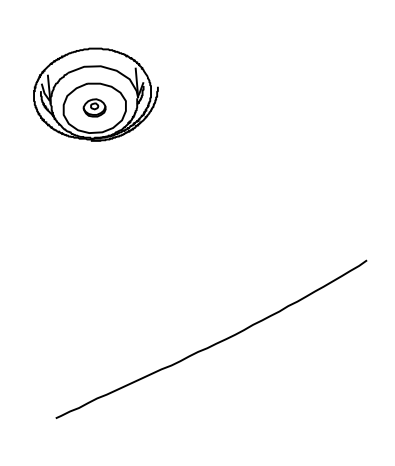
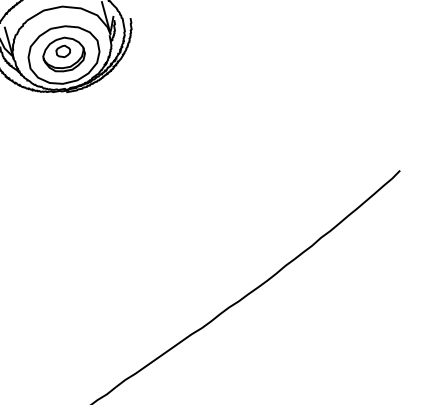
part: (94, 107) -> (63, 54), size x1.67

